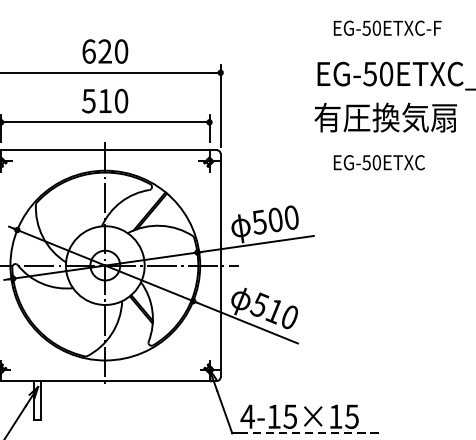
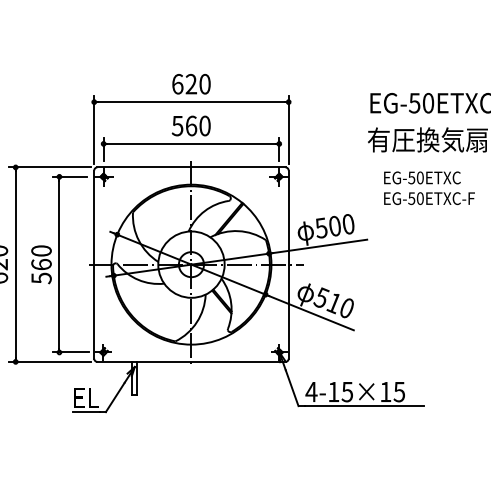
text: (387, 28) -> (429, 198), moved
text: (105, 100) -> (191, 125), 510 -> 560
line: (310, 433) -> (364, 406), dashed -> solid

